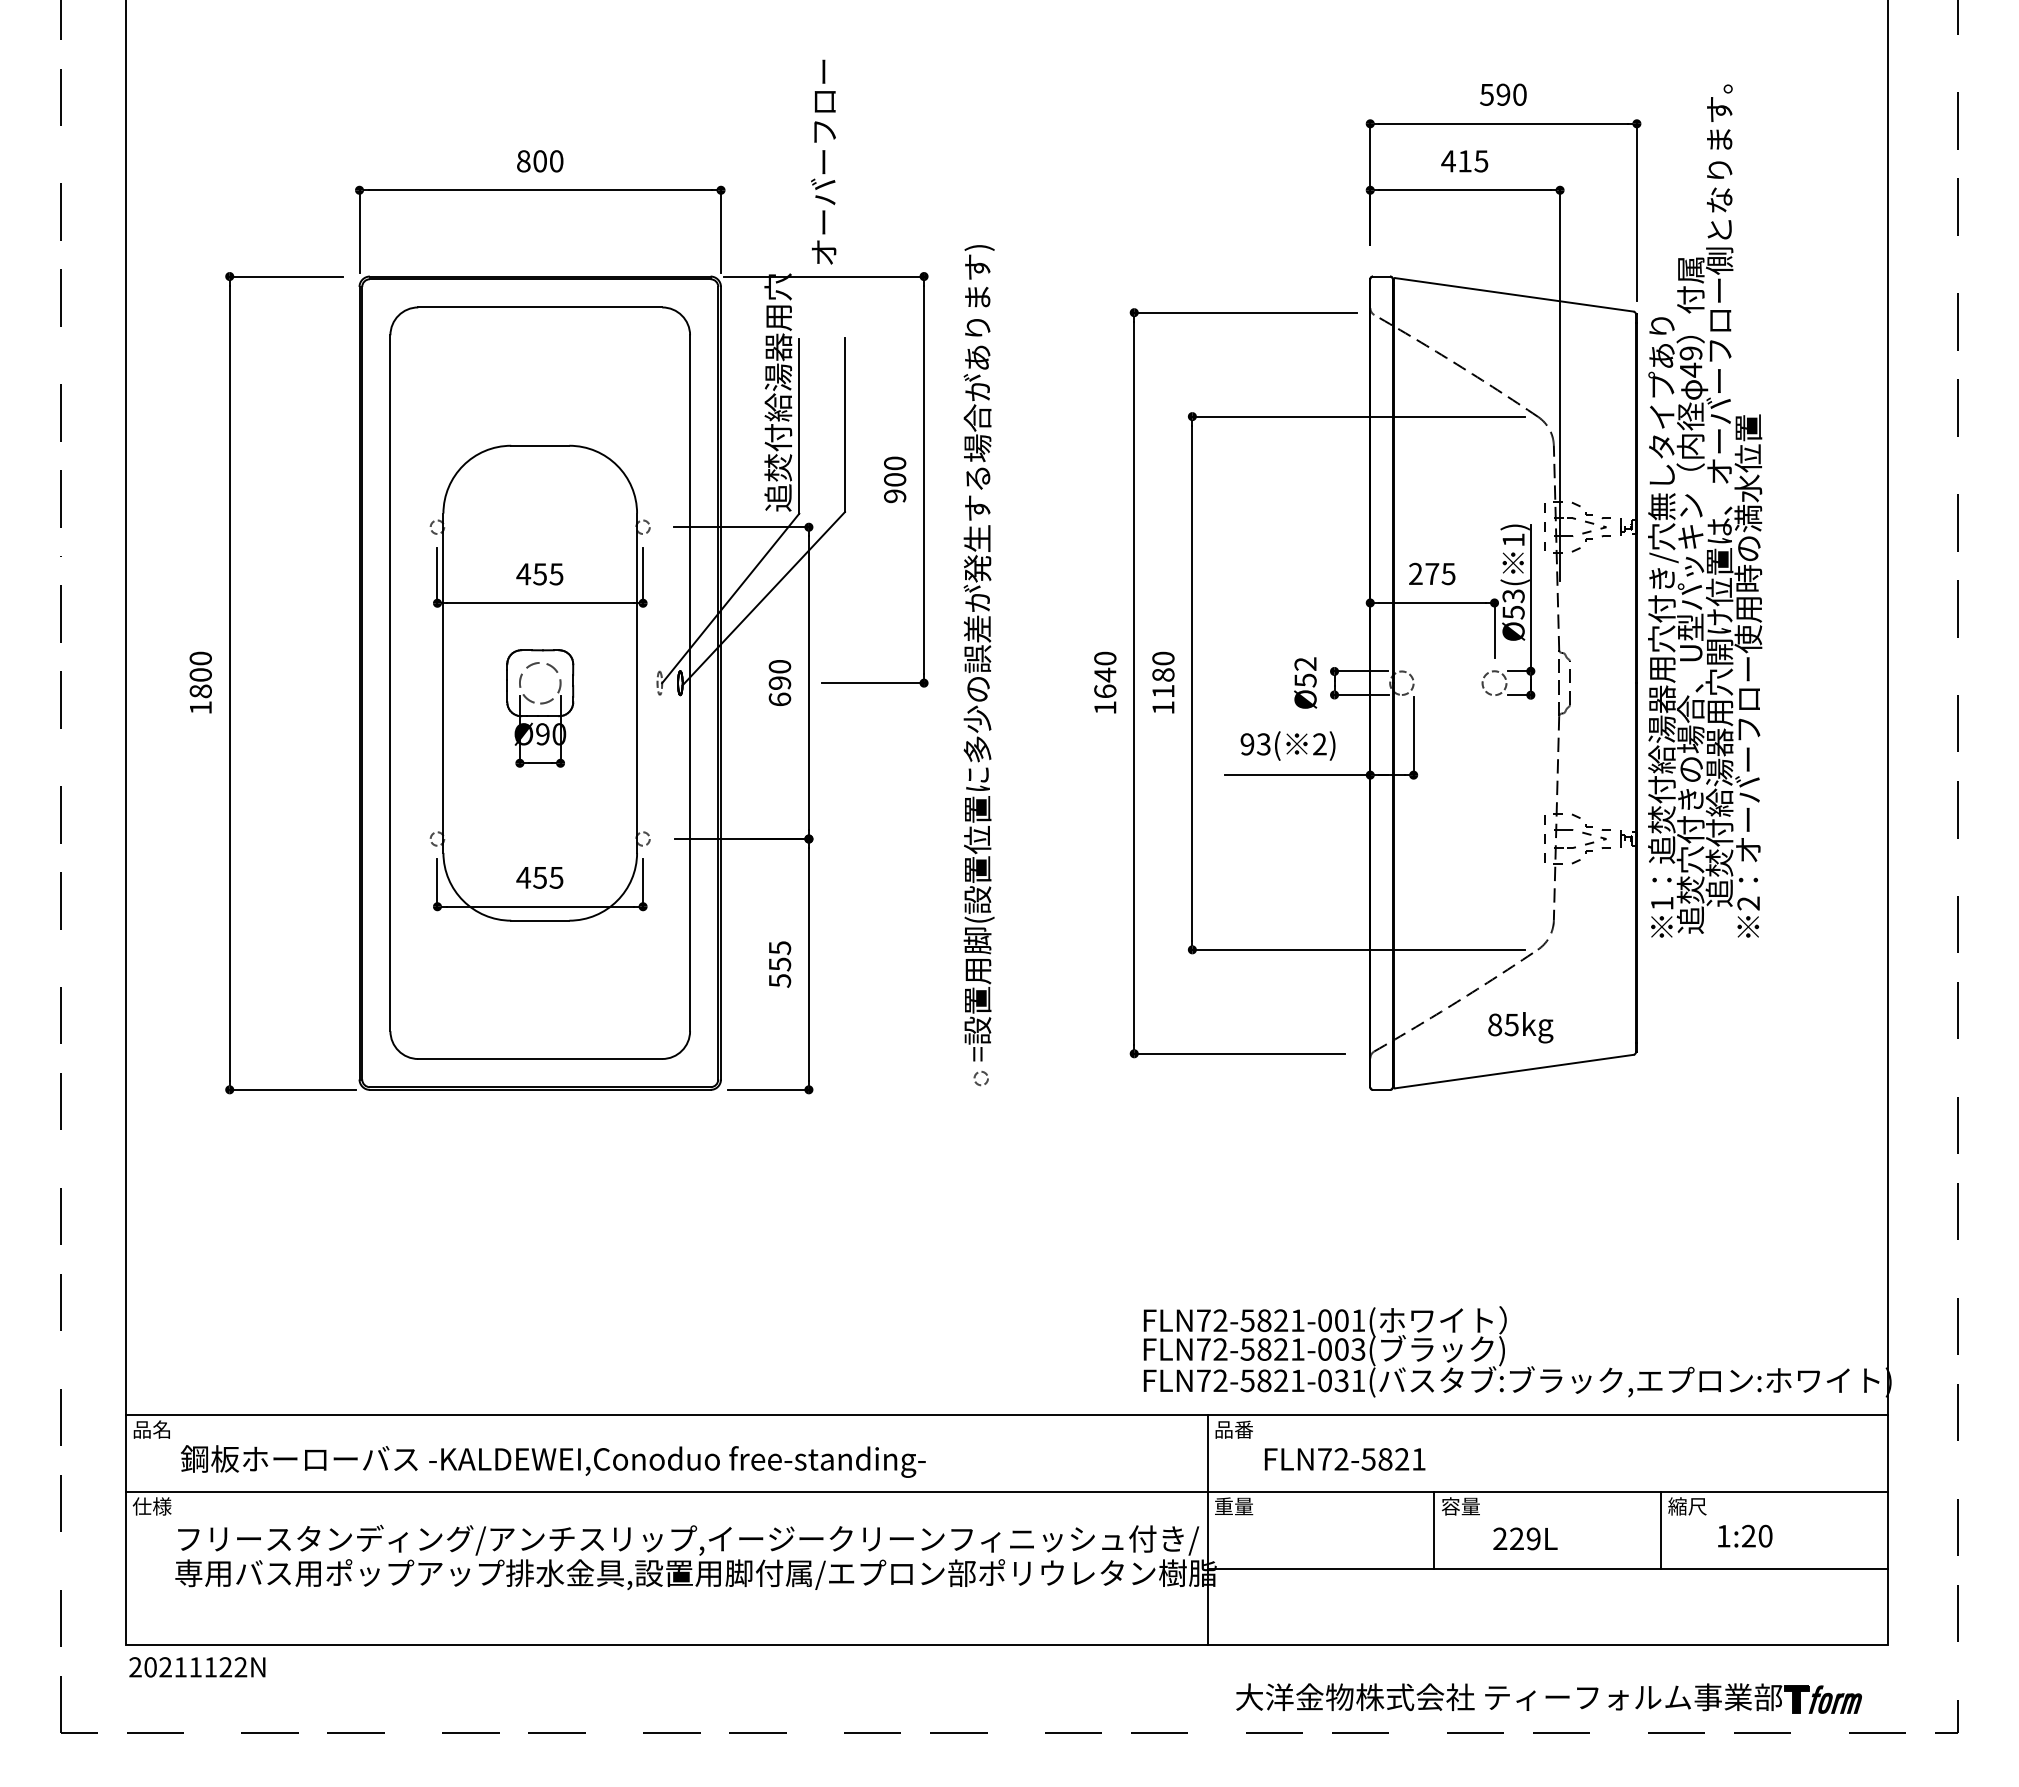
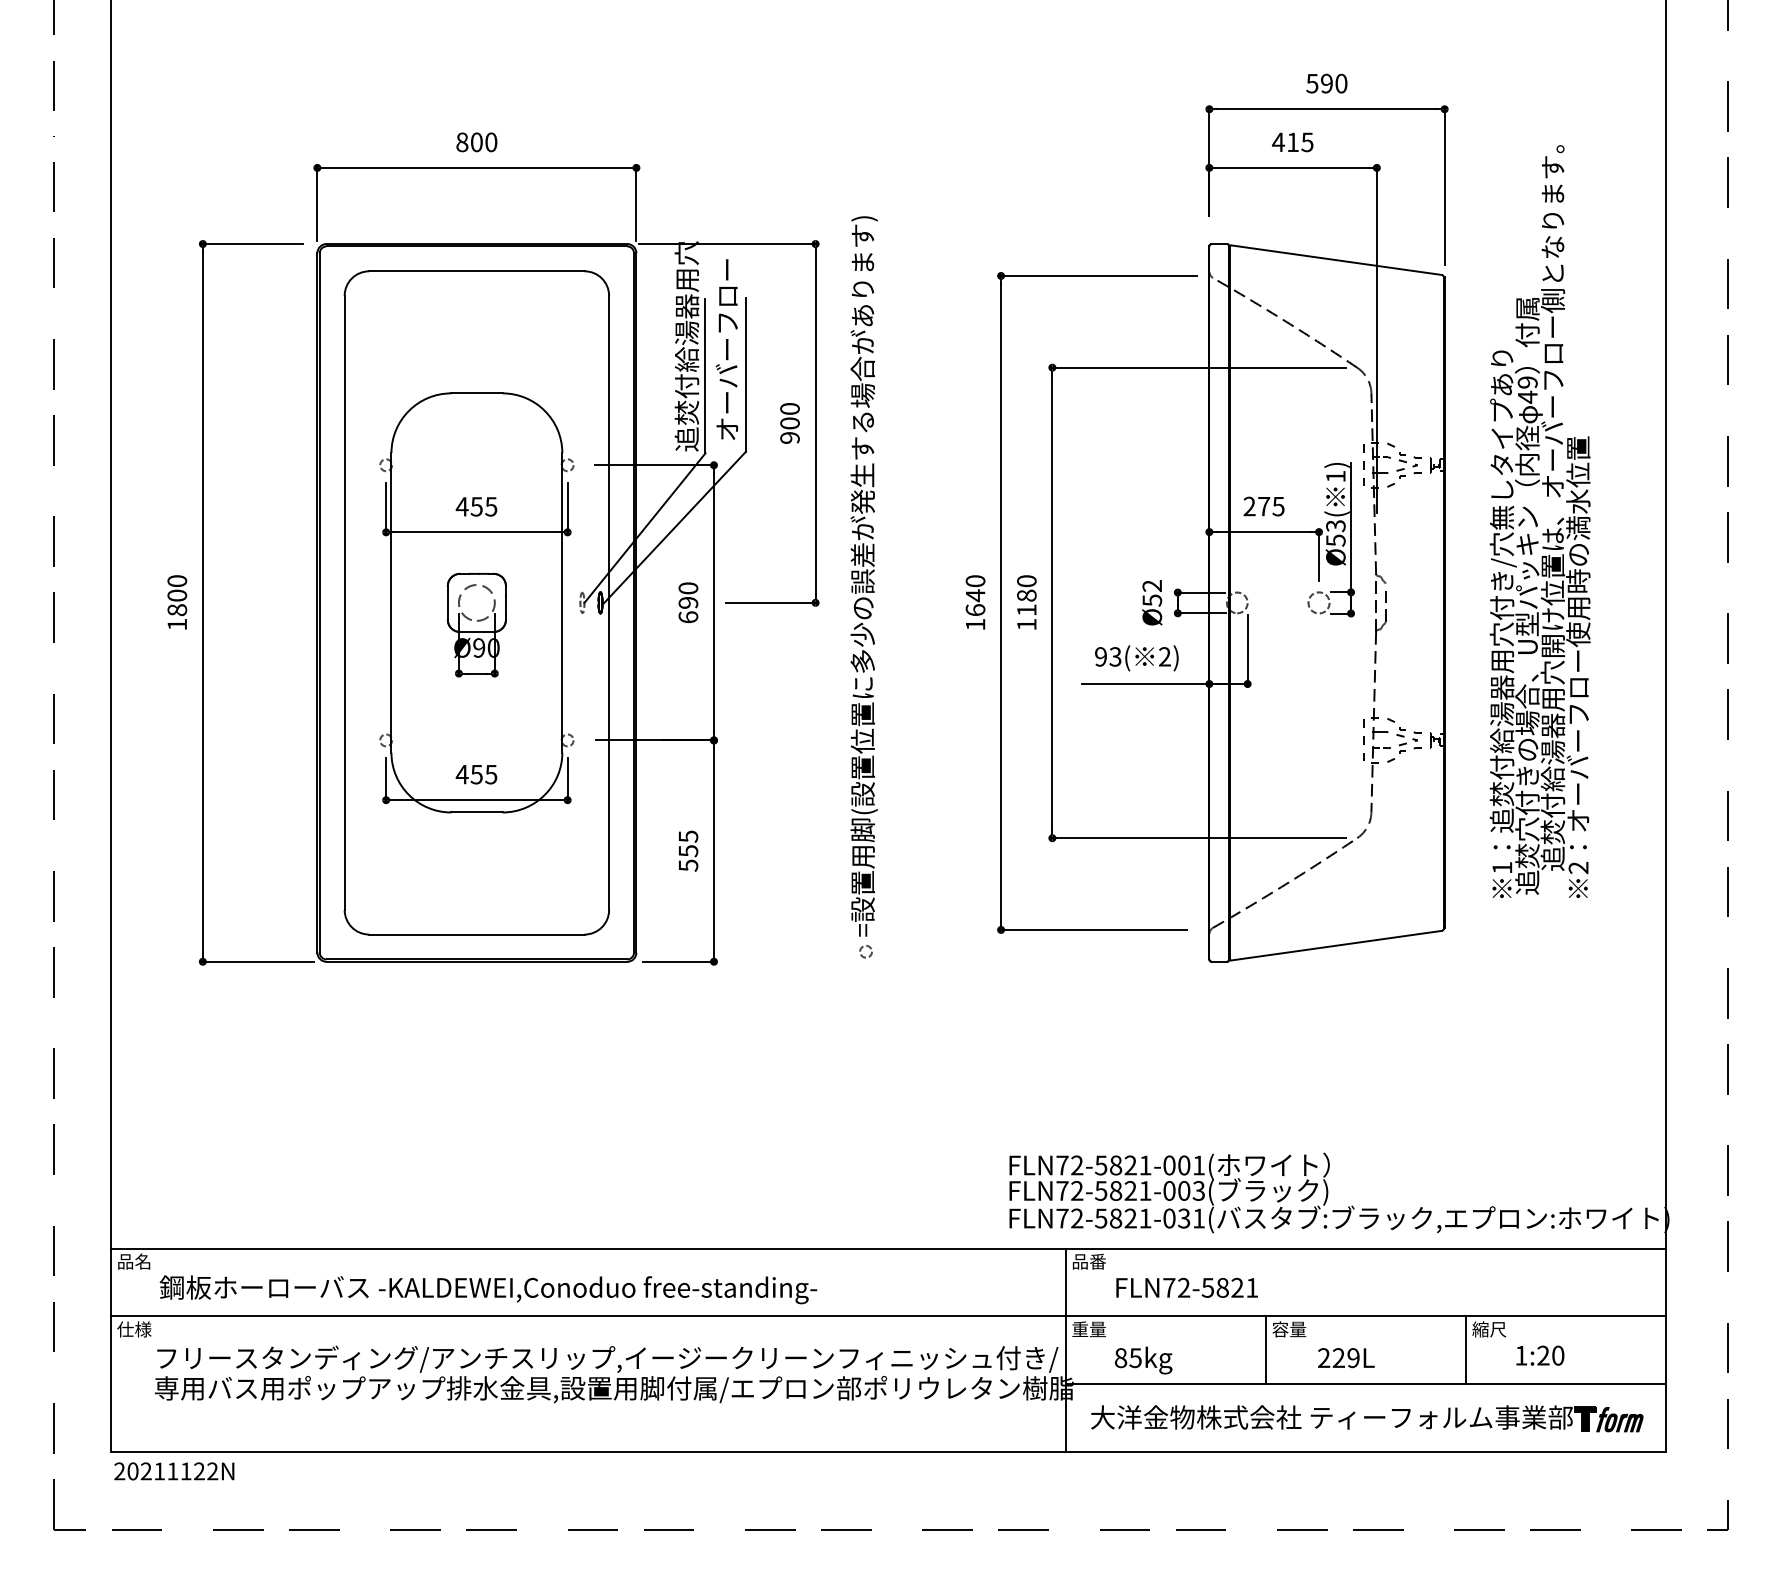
text: (823, 161) -> (726, 349), moved
text: (1705, 510) -> (1540, 521), moved
text: (1520, 1027) -> (1143, 1360), moved
part: (1548, 1698) -> (1366, 1418), moved

